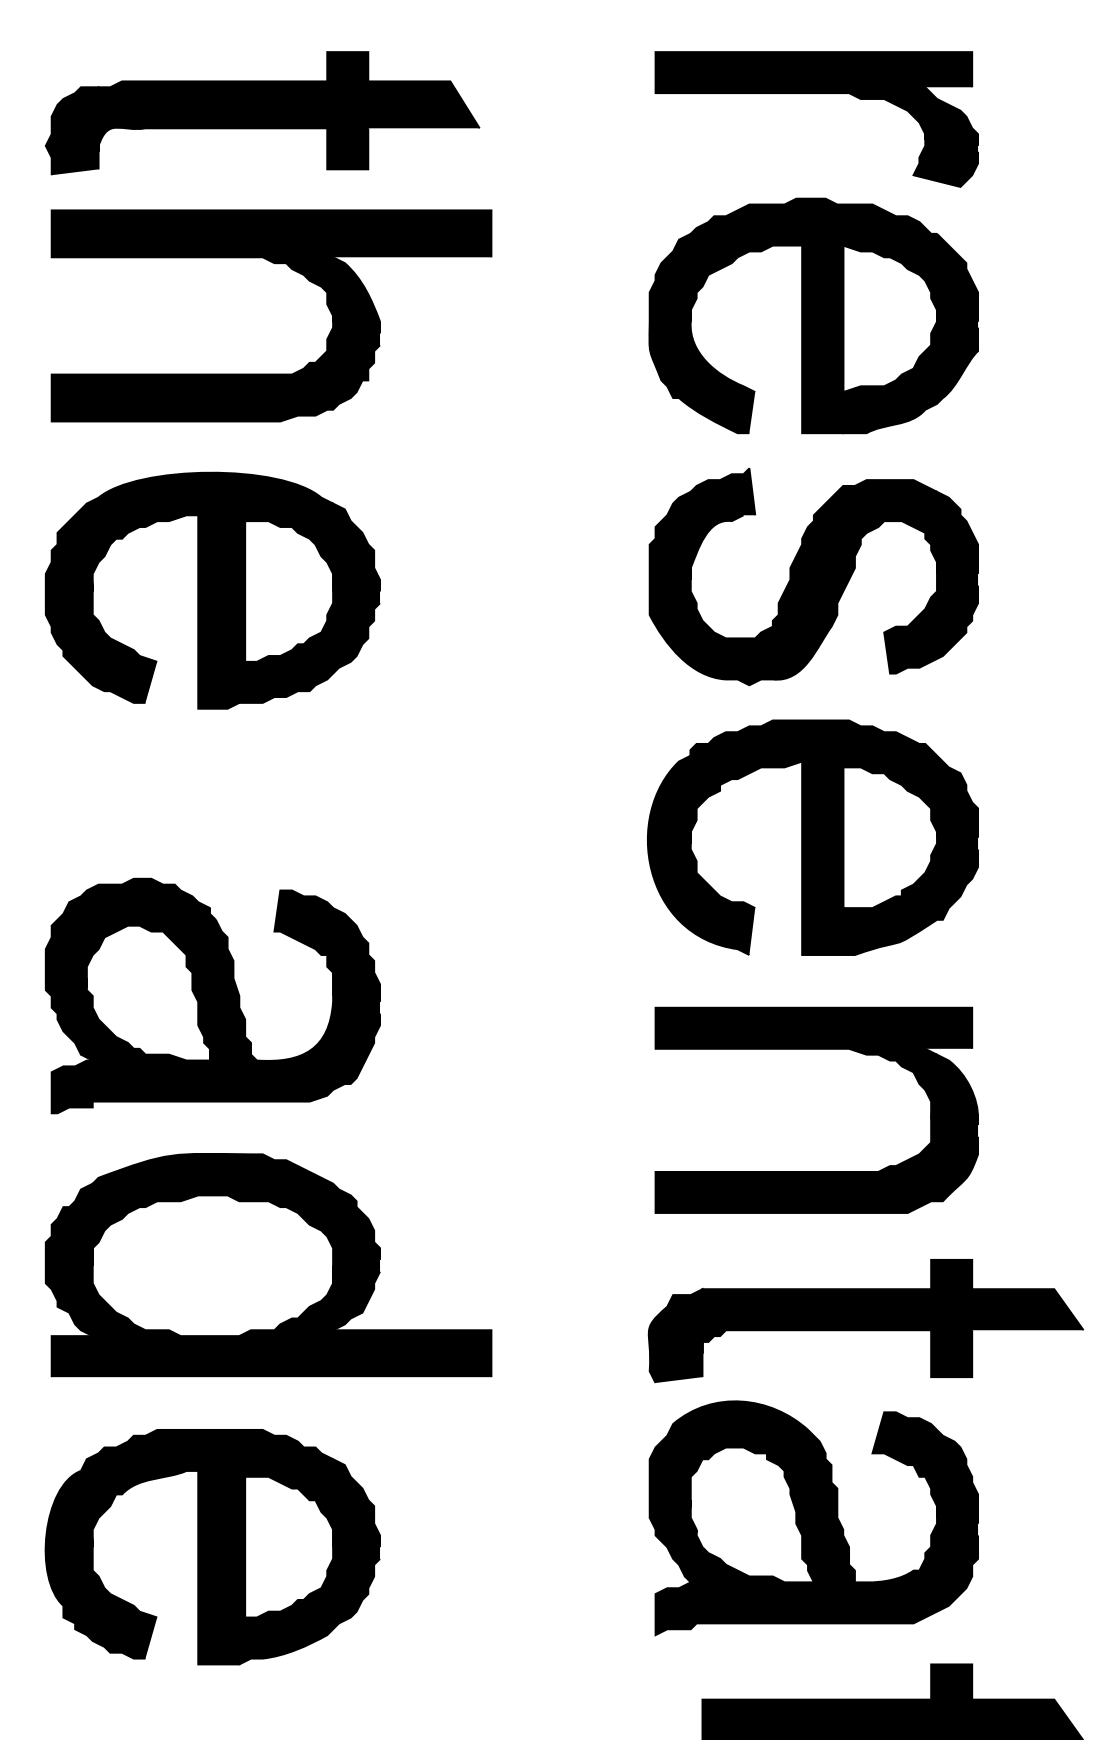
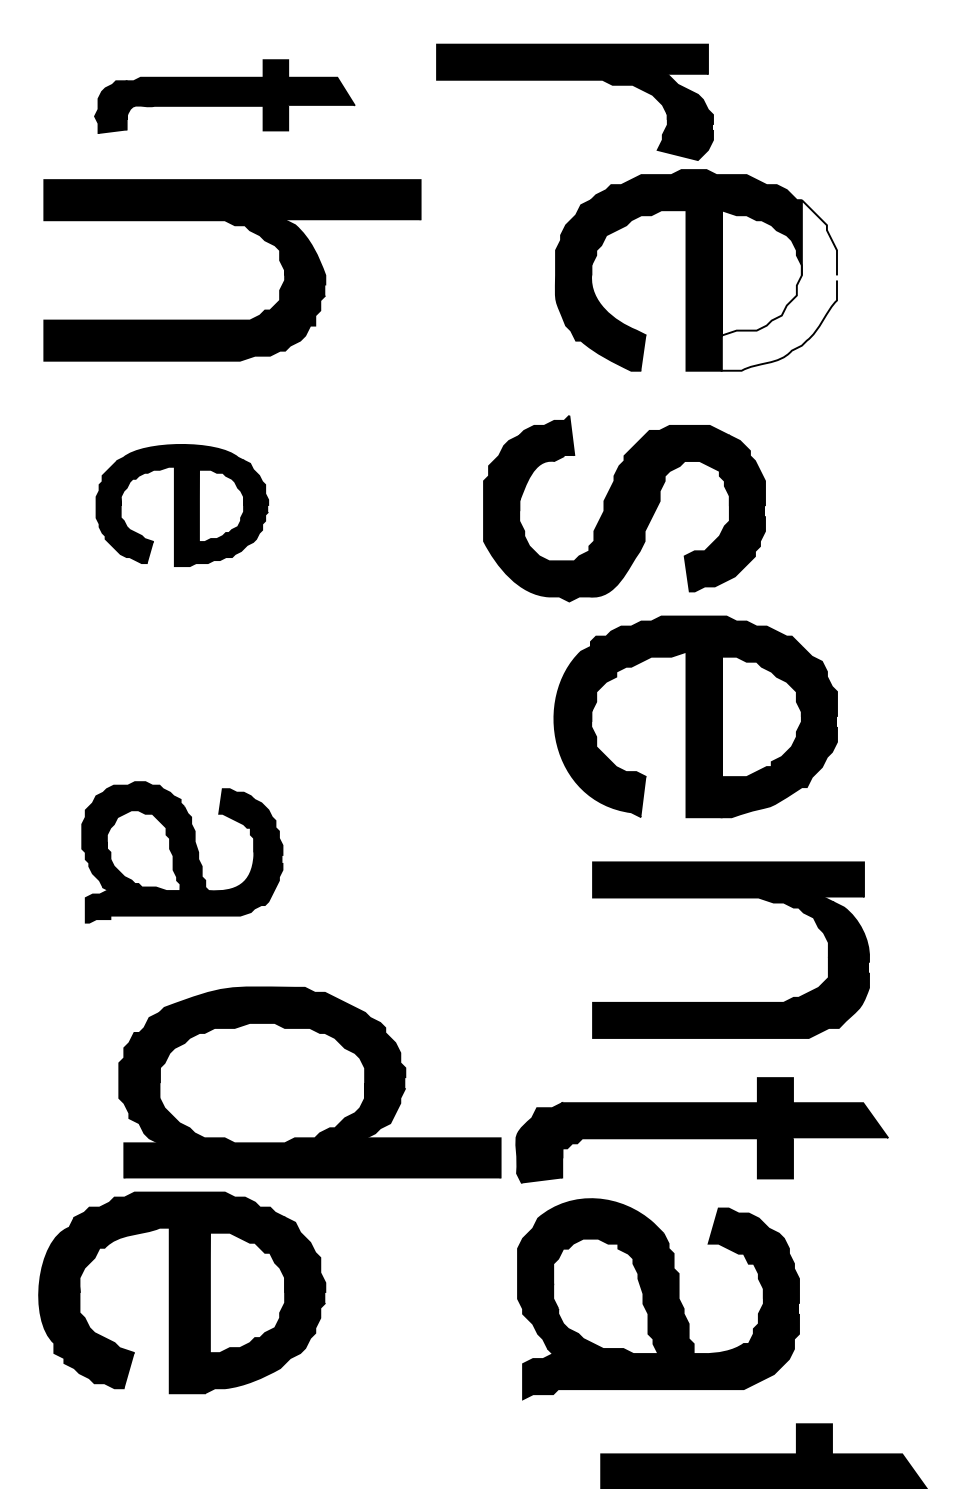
part: (816, 93) -> (574, 80), moved
part: (262, 112) -> (224, 96), size x0.7
fill: (909, 333) -> (778, 285), removed
part: (813, 576) -> (624, 508), moved
part: (213, 590) -> (182, 505), size x0.6
part: (213, 996) -> (182, 852), size x0.7
part: (816, 1049) -> (730, 898), moved
part: (268, 1265) -> (309, 1082), moved
part: (865, 1321) -> (701, 1130), moved
part: (813, 1518) -> (658, 1299), moved
part: (213, 1546) -> (182, 1292), moved

